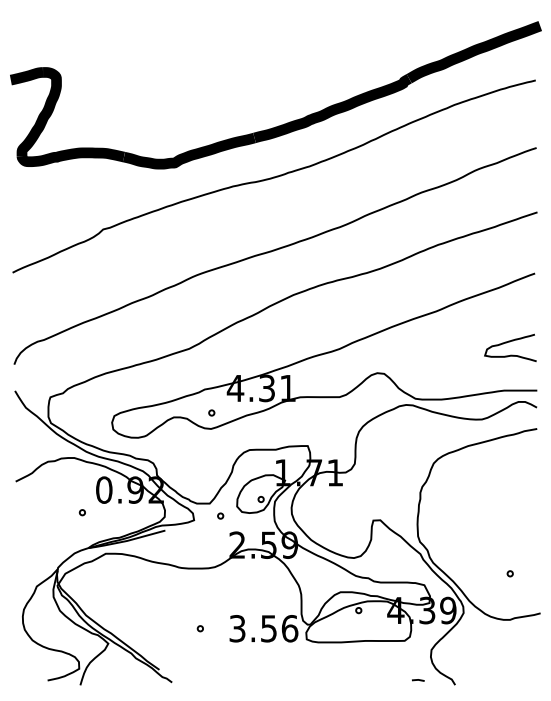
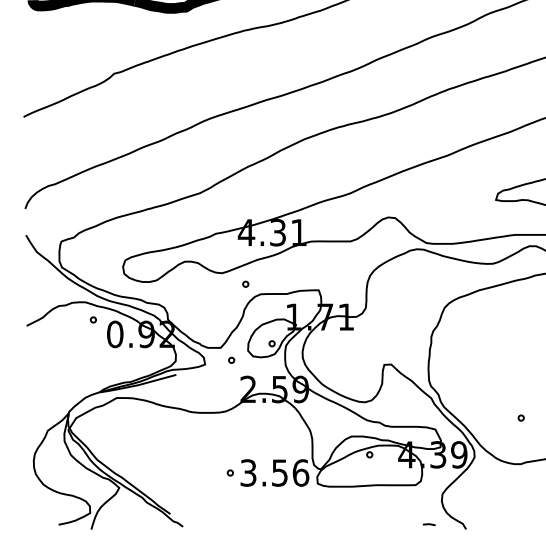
part: (211, 412) -> (245, 283), moved
part: (81, 512) -> (92, 319), moved
part: (199, 628) -> (229, 472), moved

